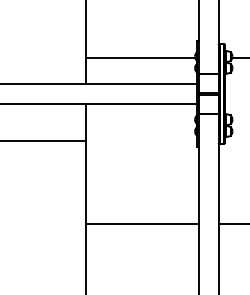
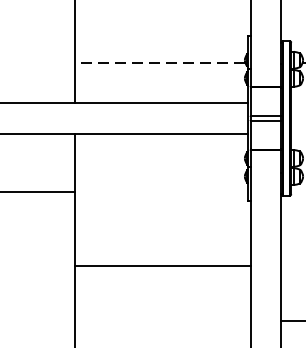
line: (140, 58) -> (160, 63), solid -> dashed
line: (141, 224) -> (161, 266), moved

